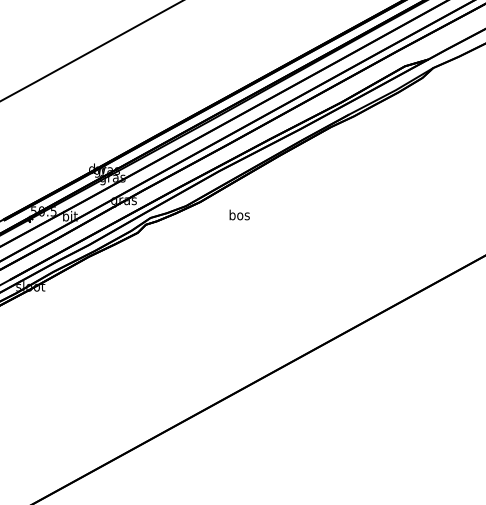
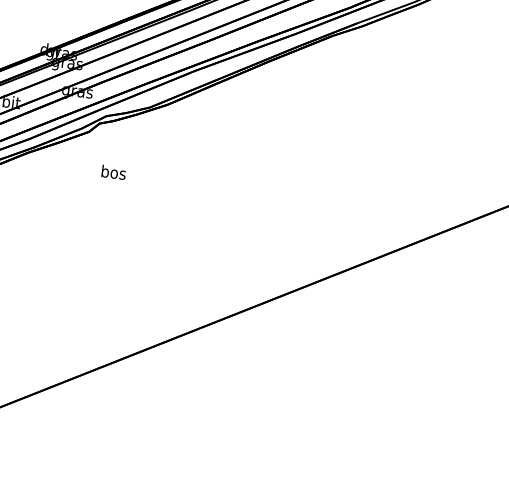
text: (239, 214) -> (113, 171), moved

